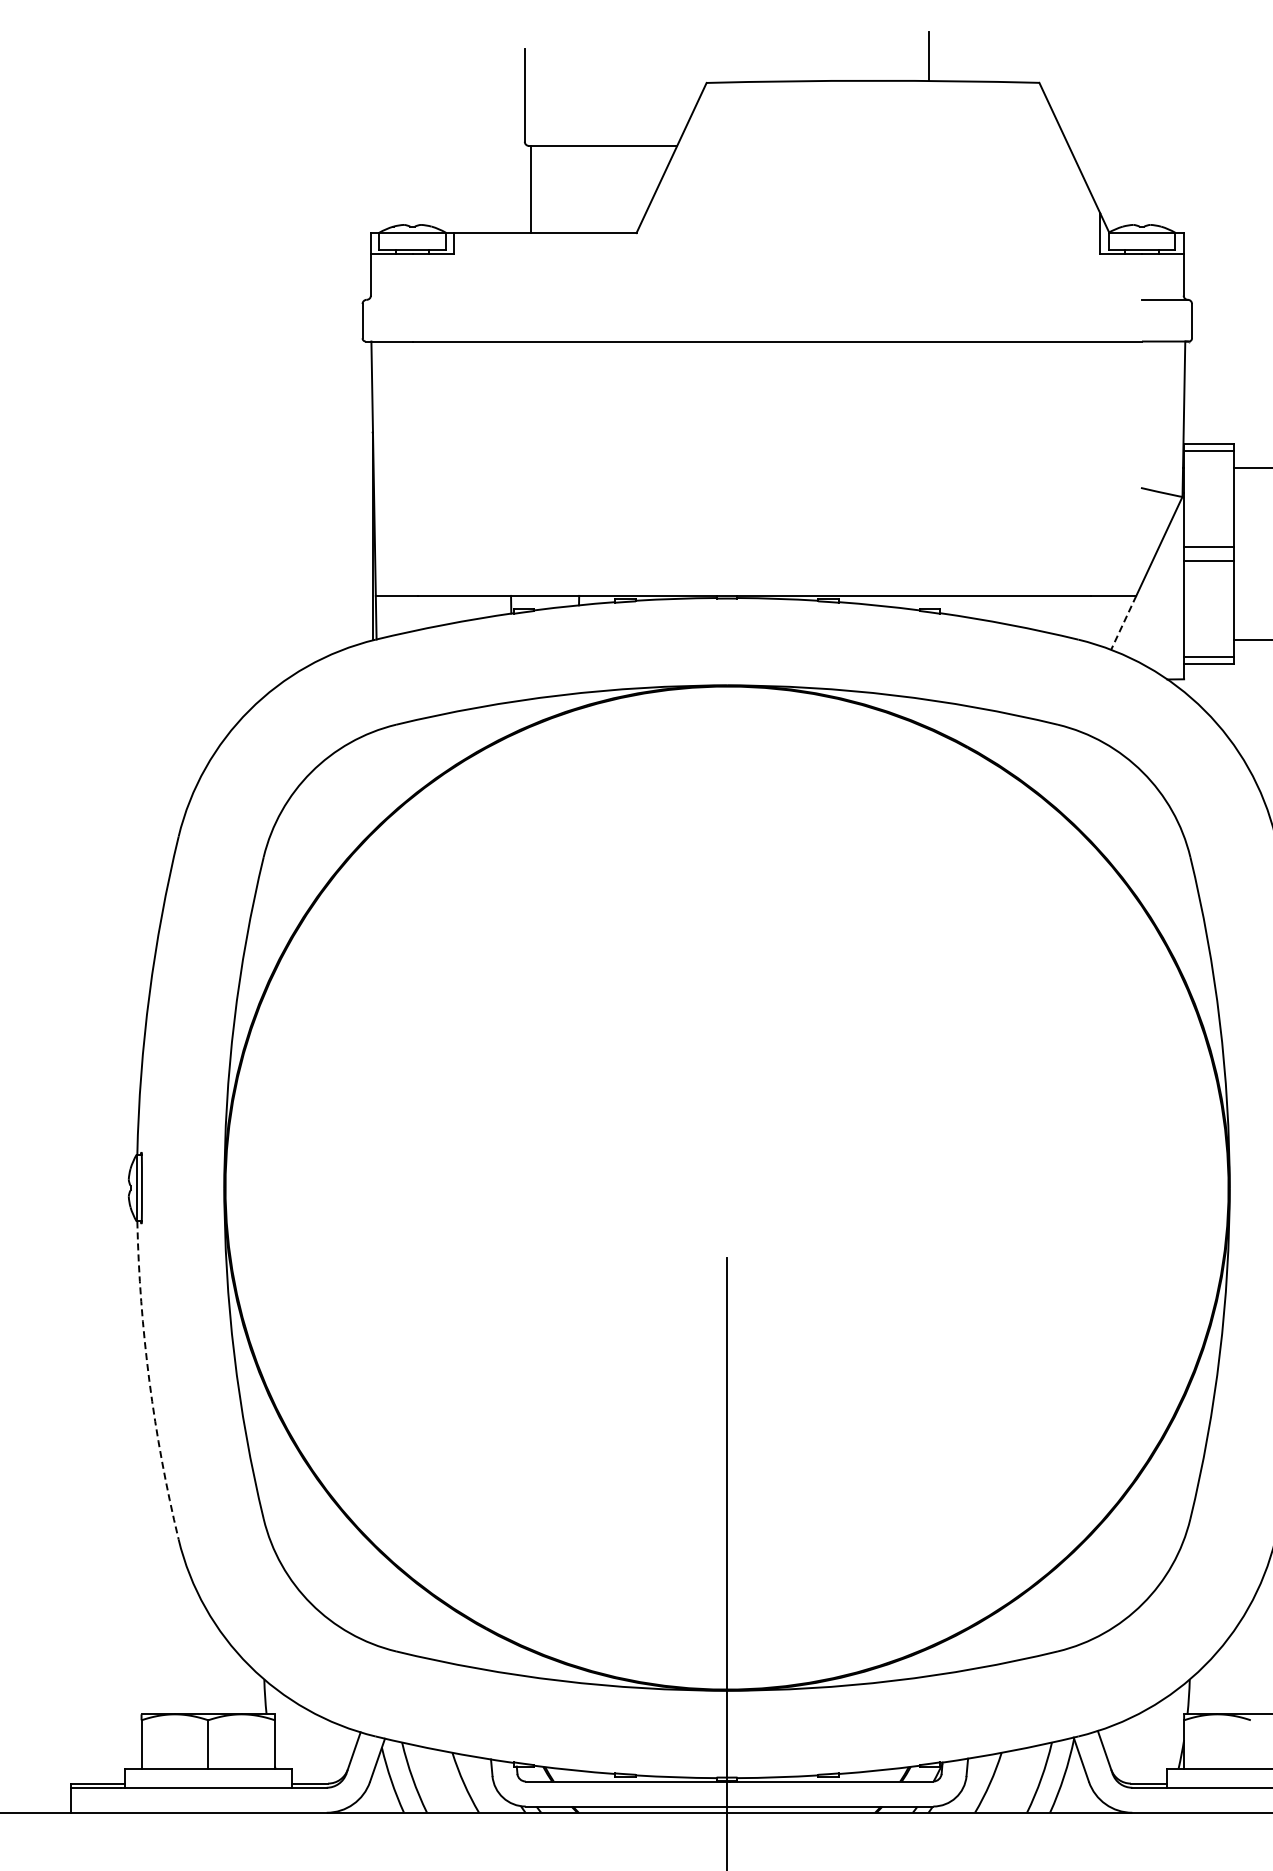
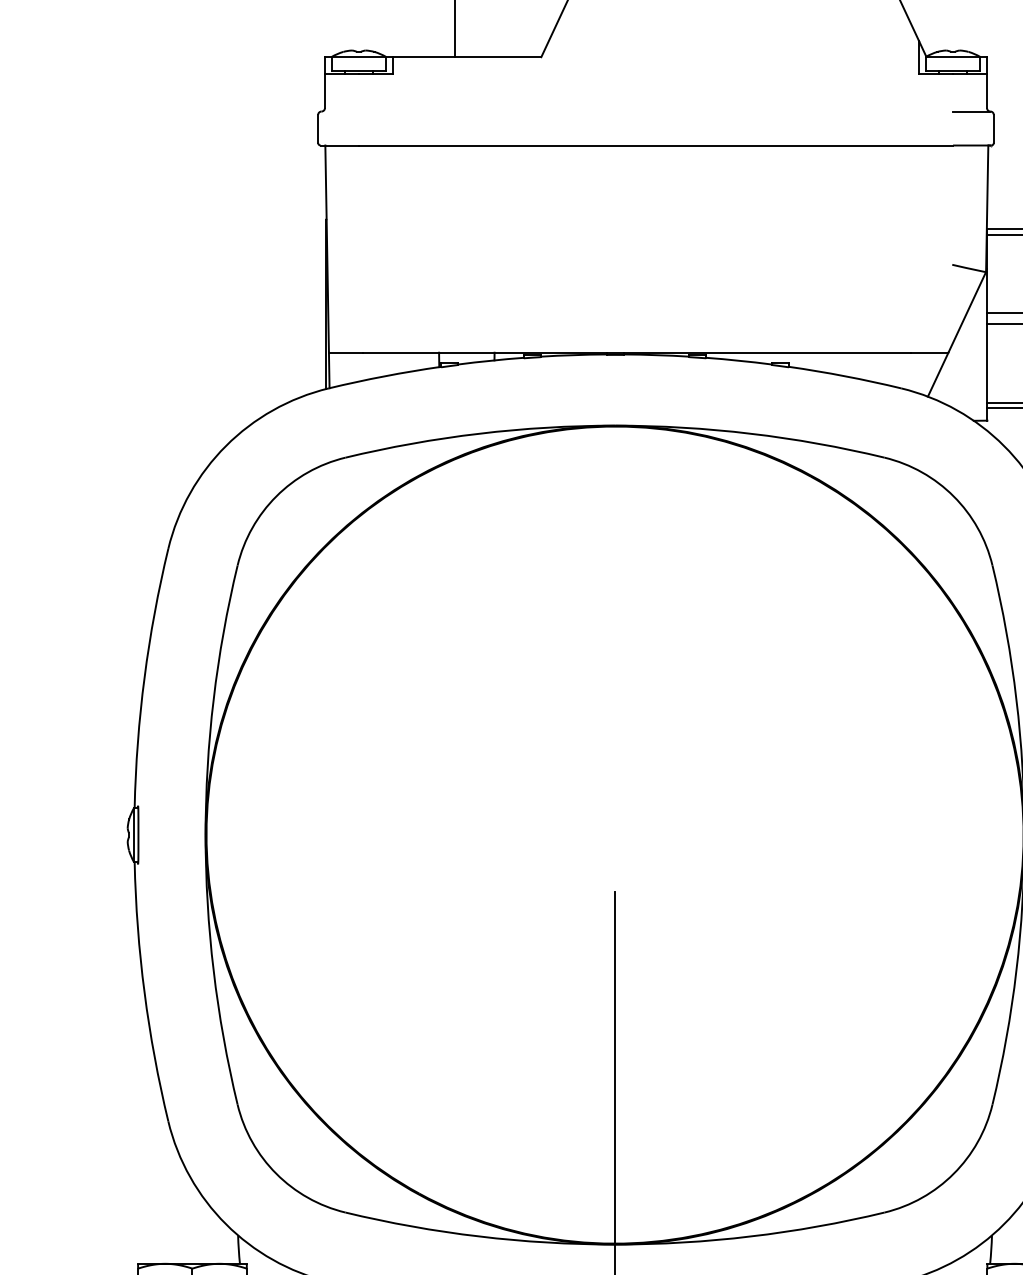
line: (1123, 622) -> (938, 374), dashed -> solid
arc: (149, 1381) -> (144, 992), dashed -> solid

